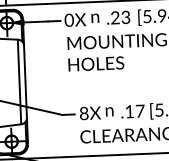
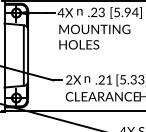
text: (68, 19) -> (60, 12), 0X -> 4X
text: (134, 110) -> (105, 79), .17 -> .21
text: (84, 114) -> (69, 80), 8X -> 2X

